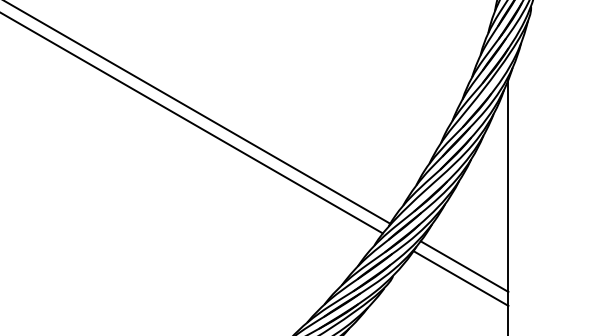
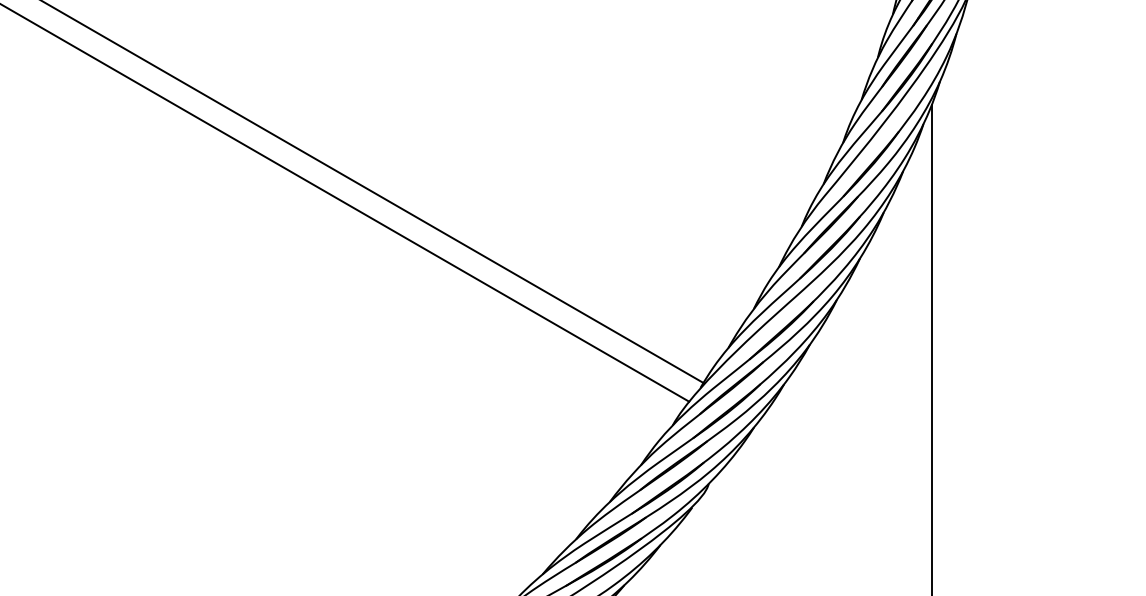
line: (464, 266) -> (846, 465), removed
line: (460, 278) -> (839, 488), removed

